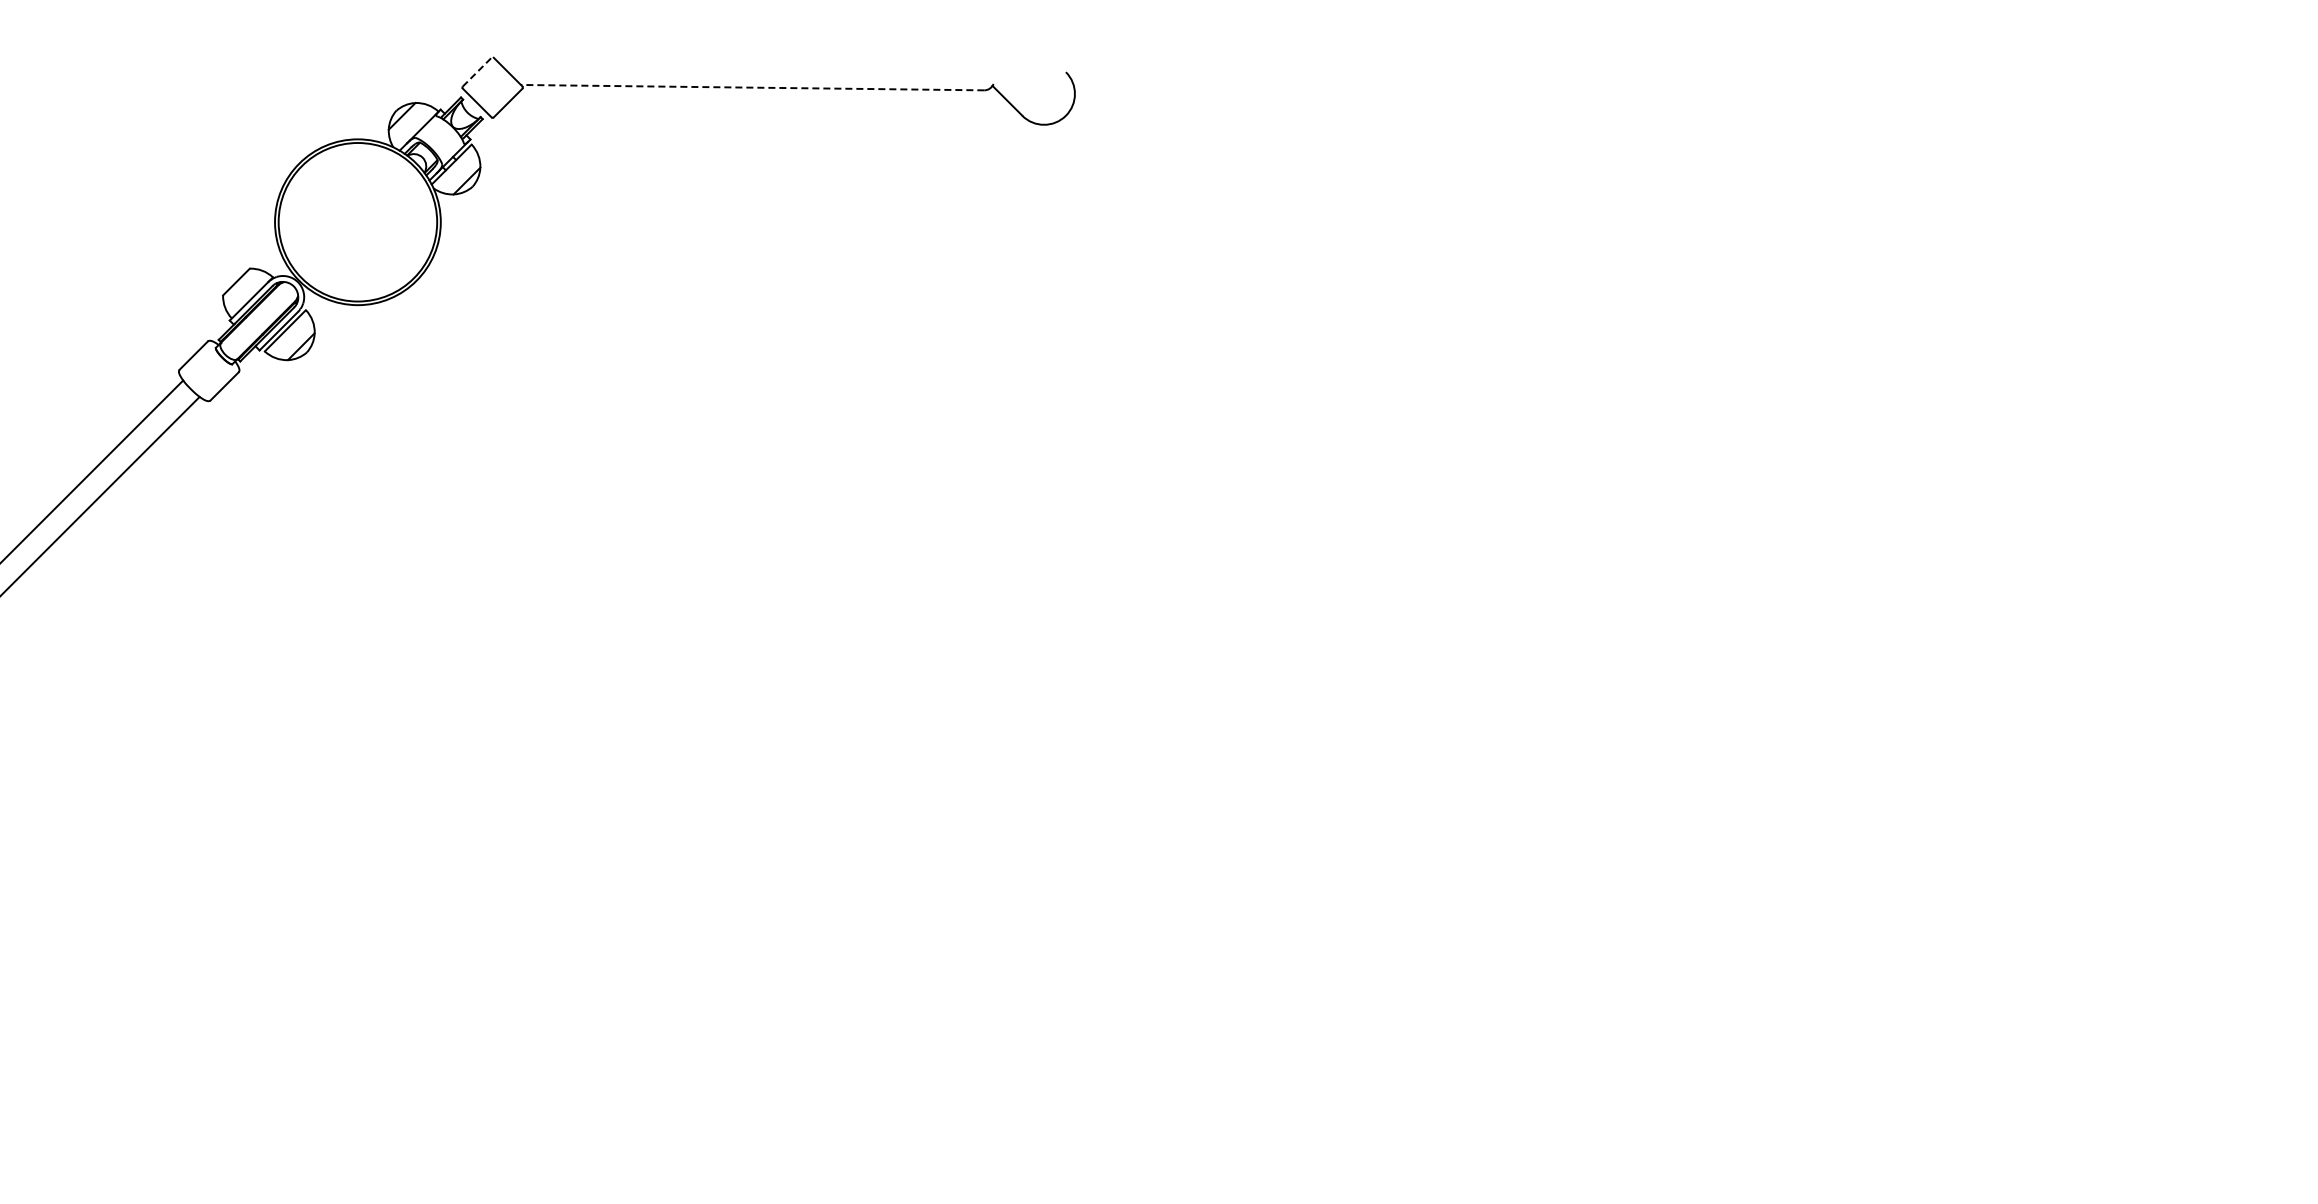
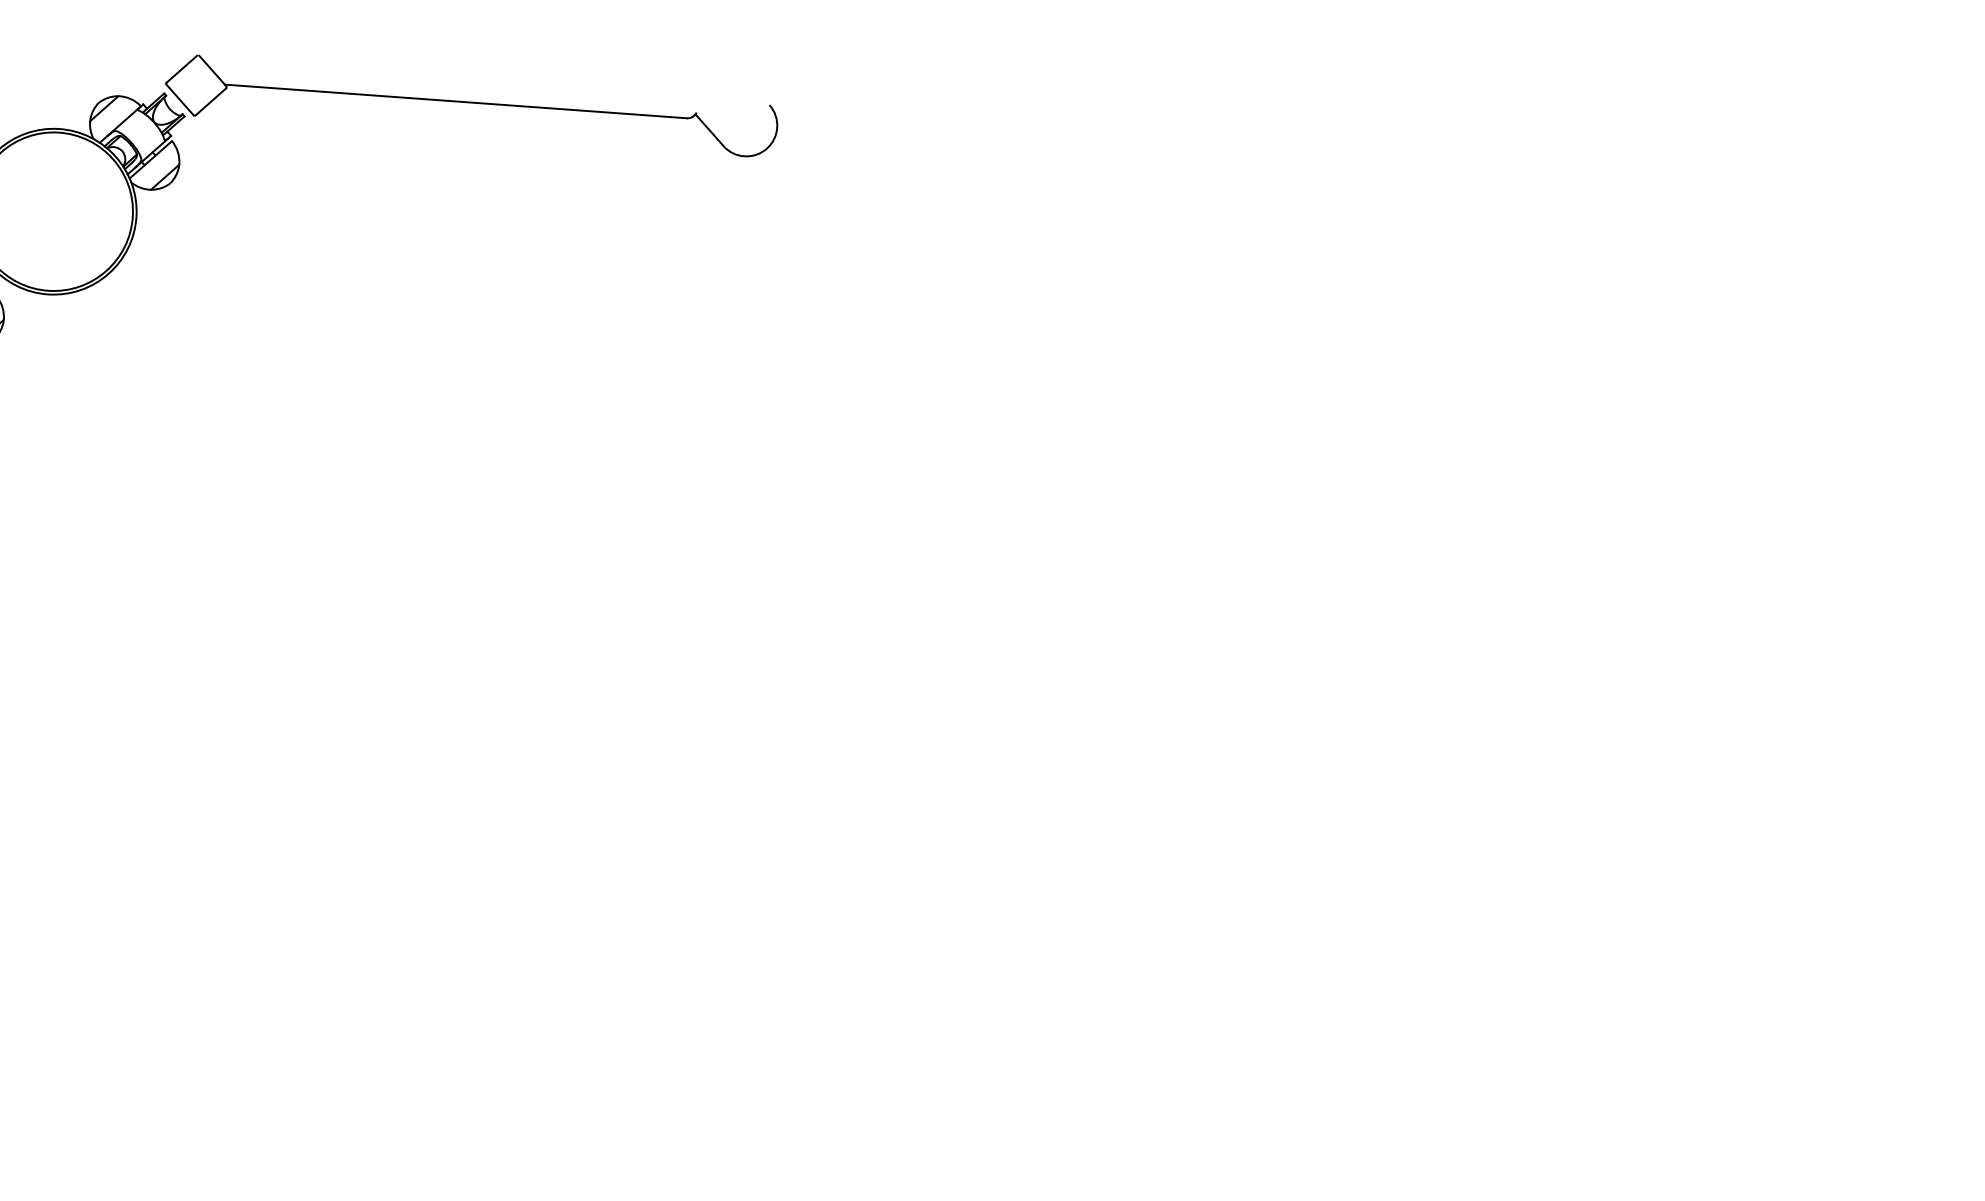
line: (477, 71) -> (182, 68), dashed -> solid
line: (752, 87) -> (455, 101), dashed -> solid

